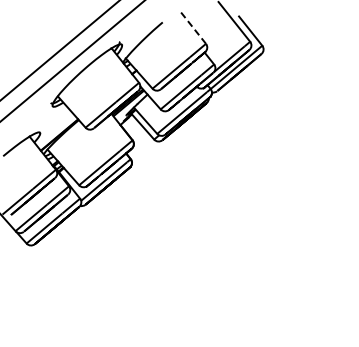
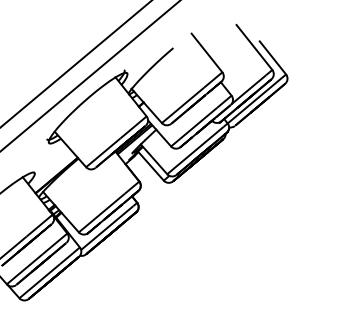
line: (192, 26) -> (207, 52), dashed -> solid

